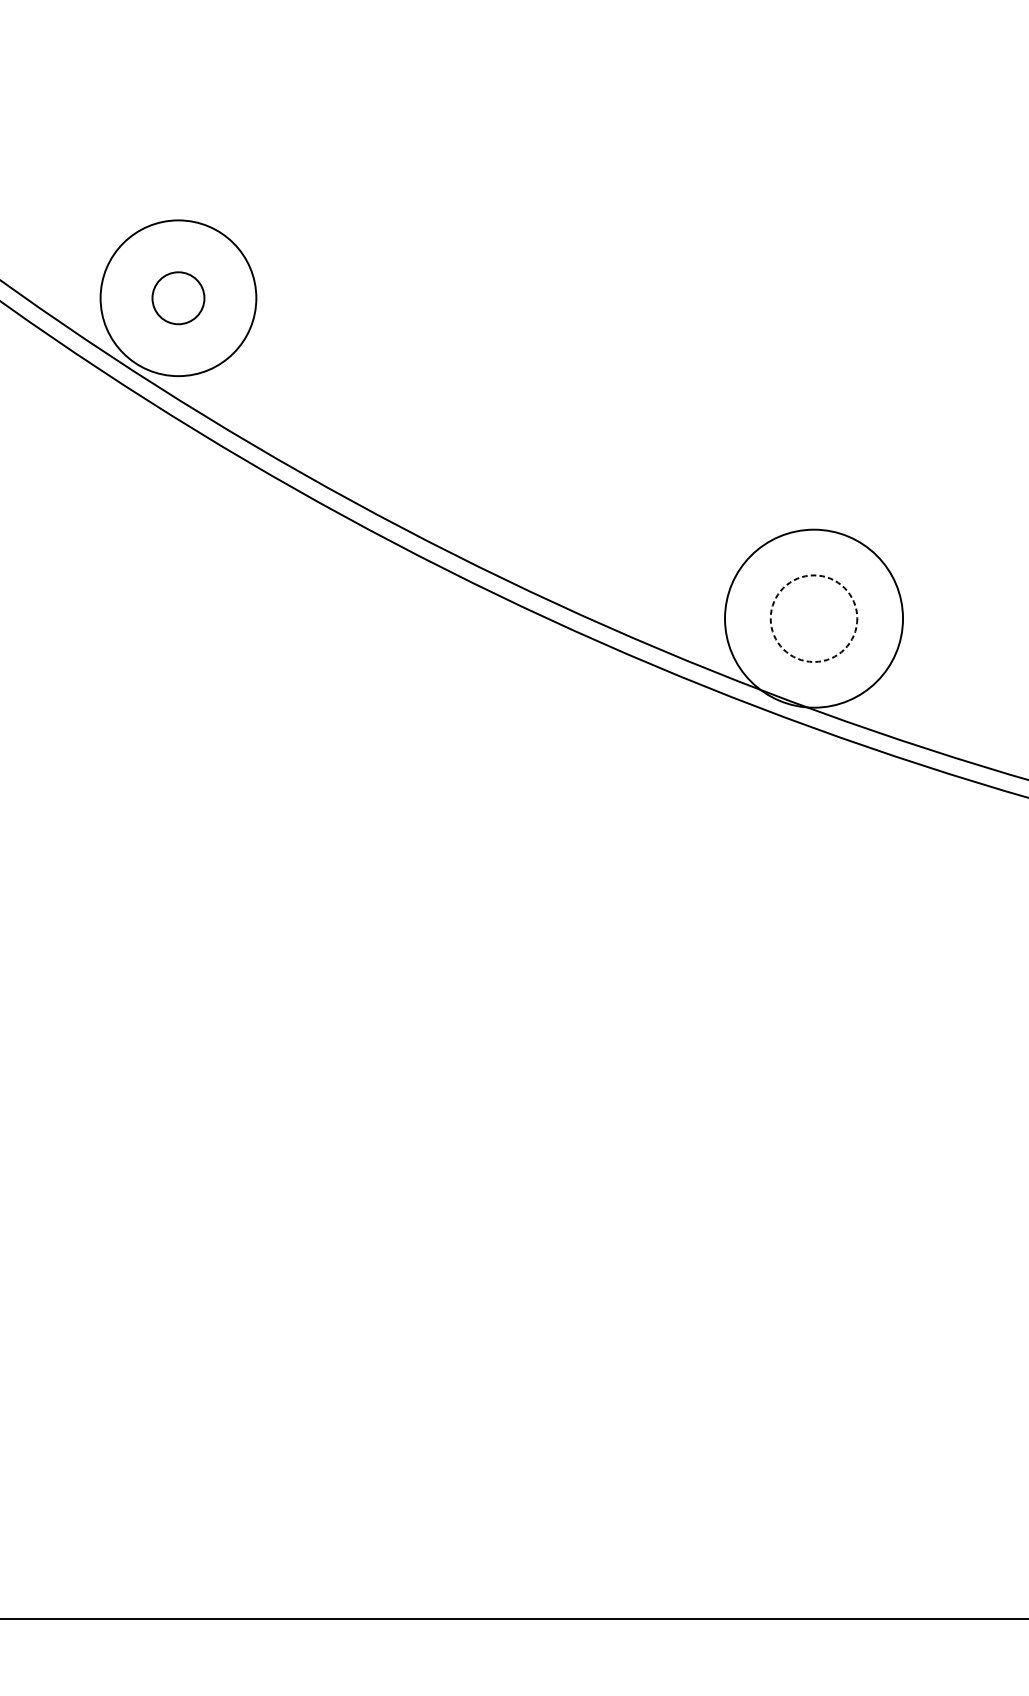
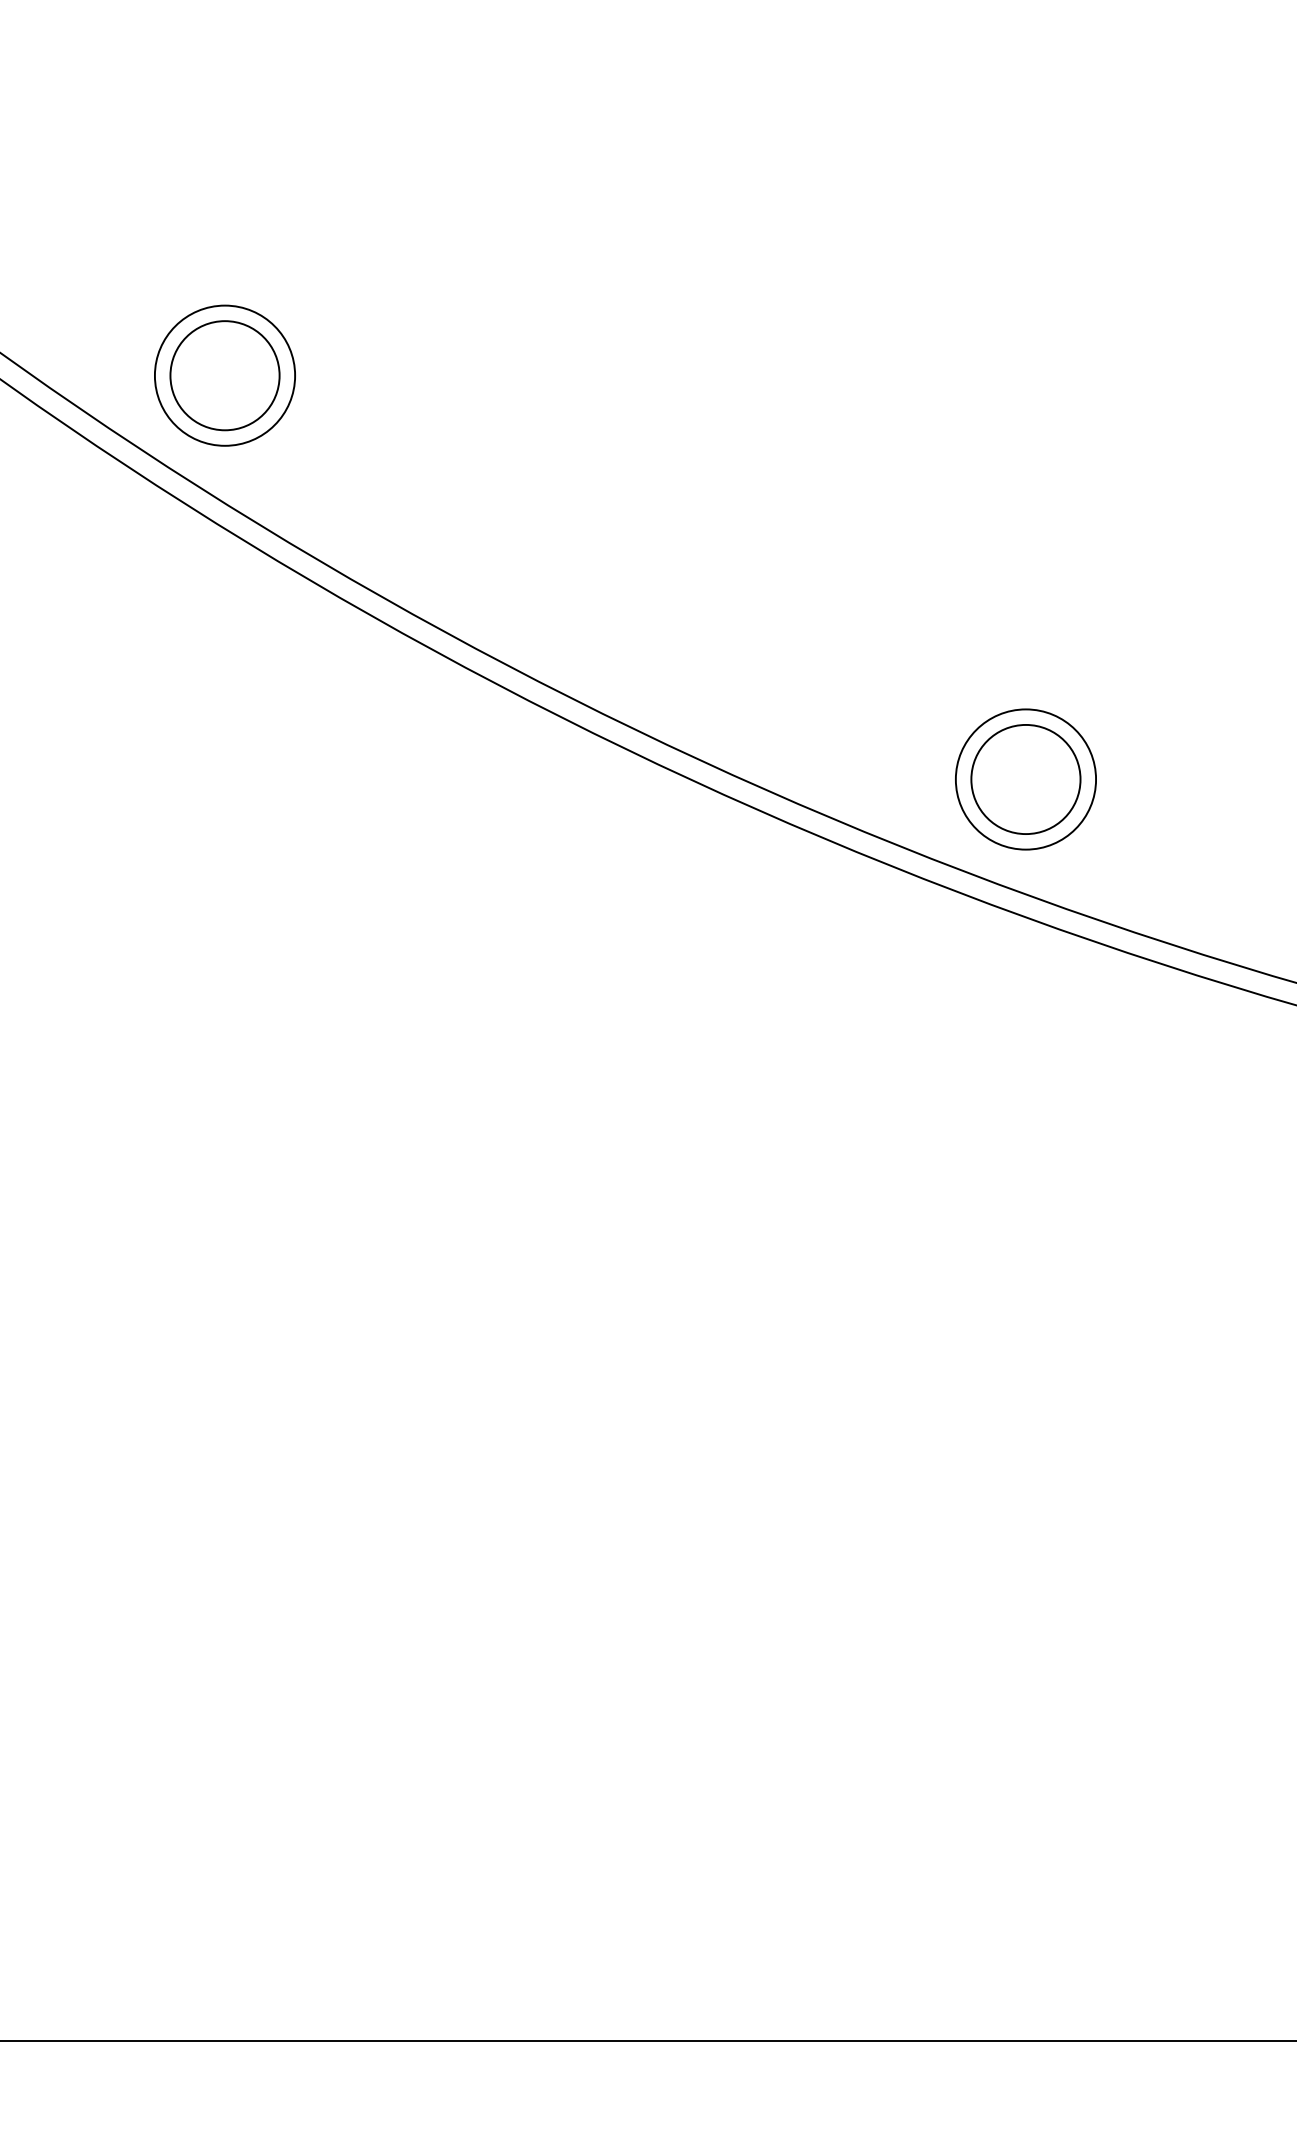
circle: (178, 298) -> (224, 375), size x0.71
circle: (178, 298) -> (224, 375), size x1.67
circle: (813, 618) -> (1025, 779), dashed -> solid
circle: (813, 618) -> (1025, 779), size x0.62

